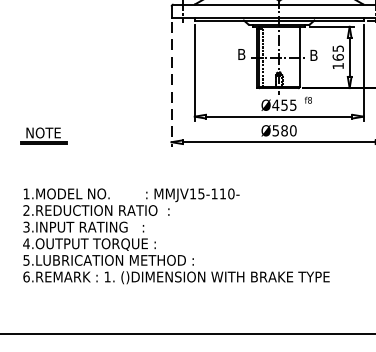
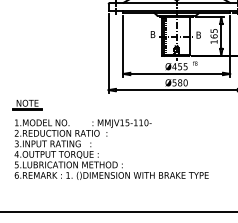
line: (171, 84) -> (108, 53), dashed -> solid
part: (43, 134) -> (27, 104), moved

